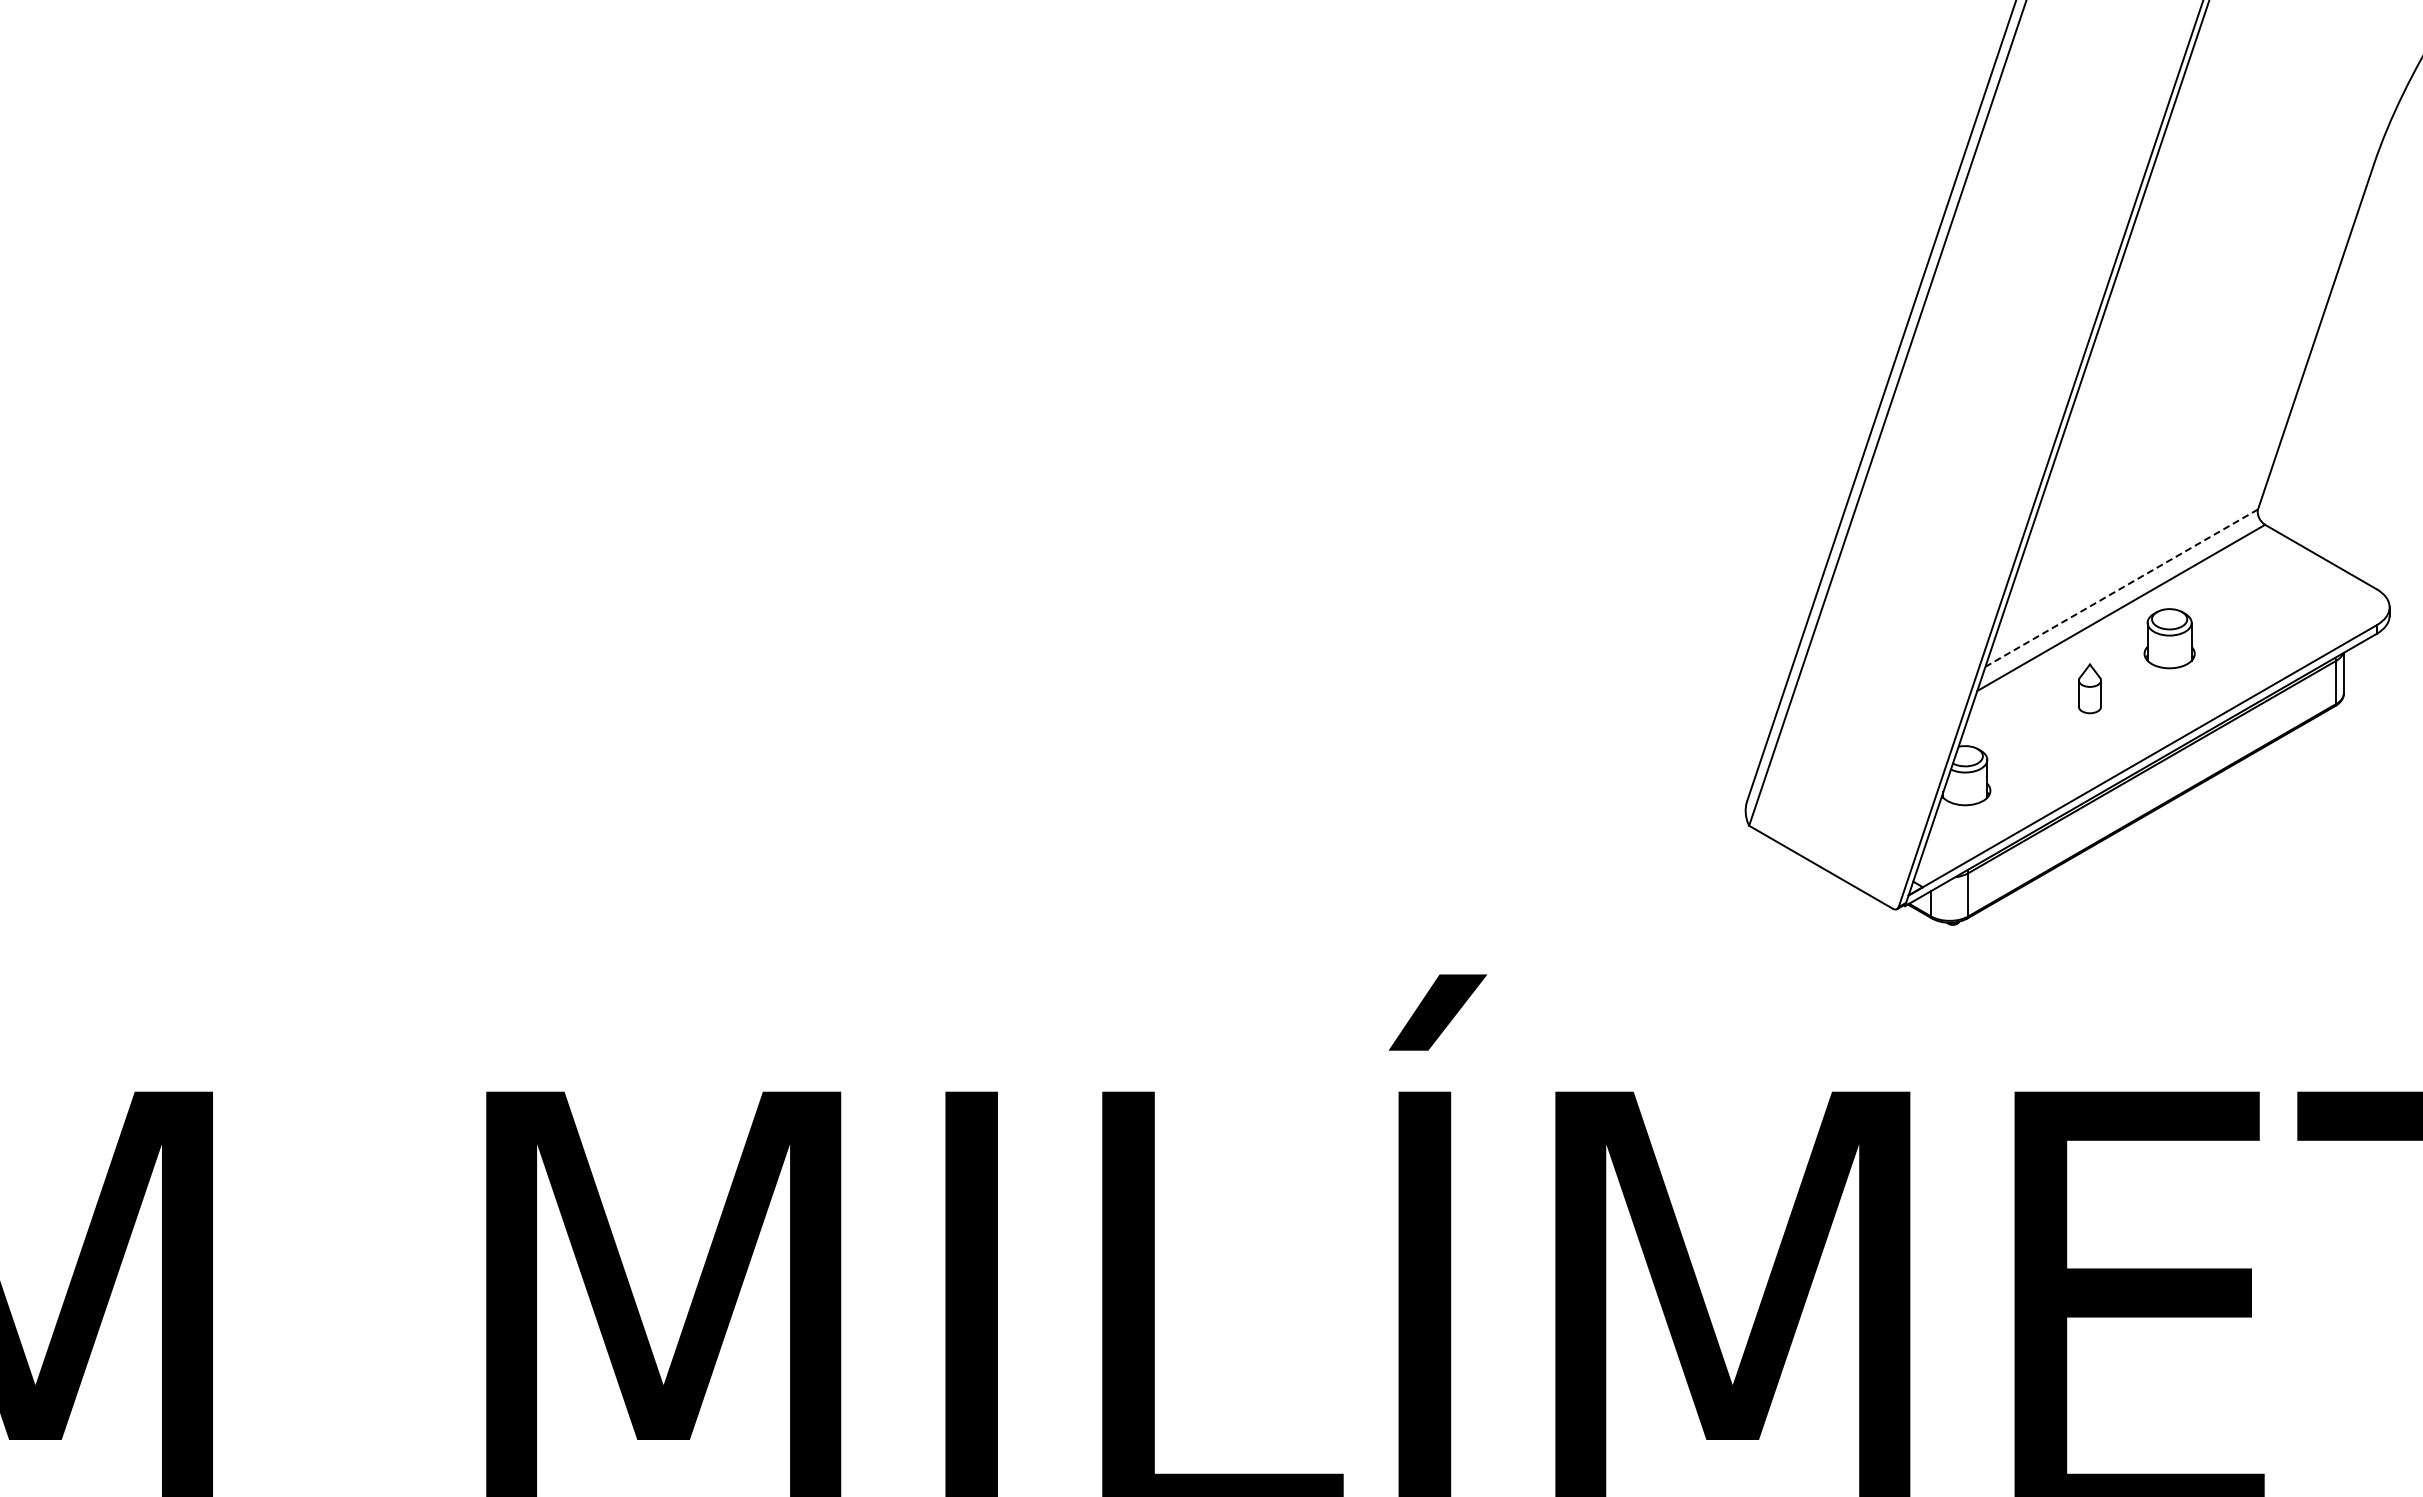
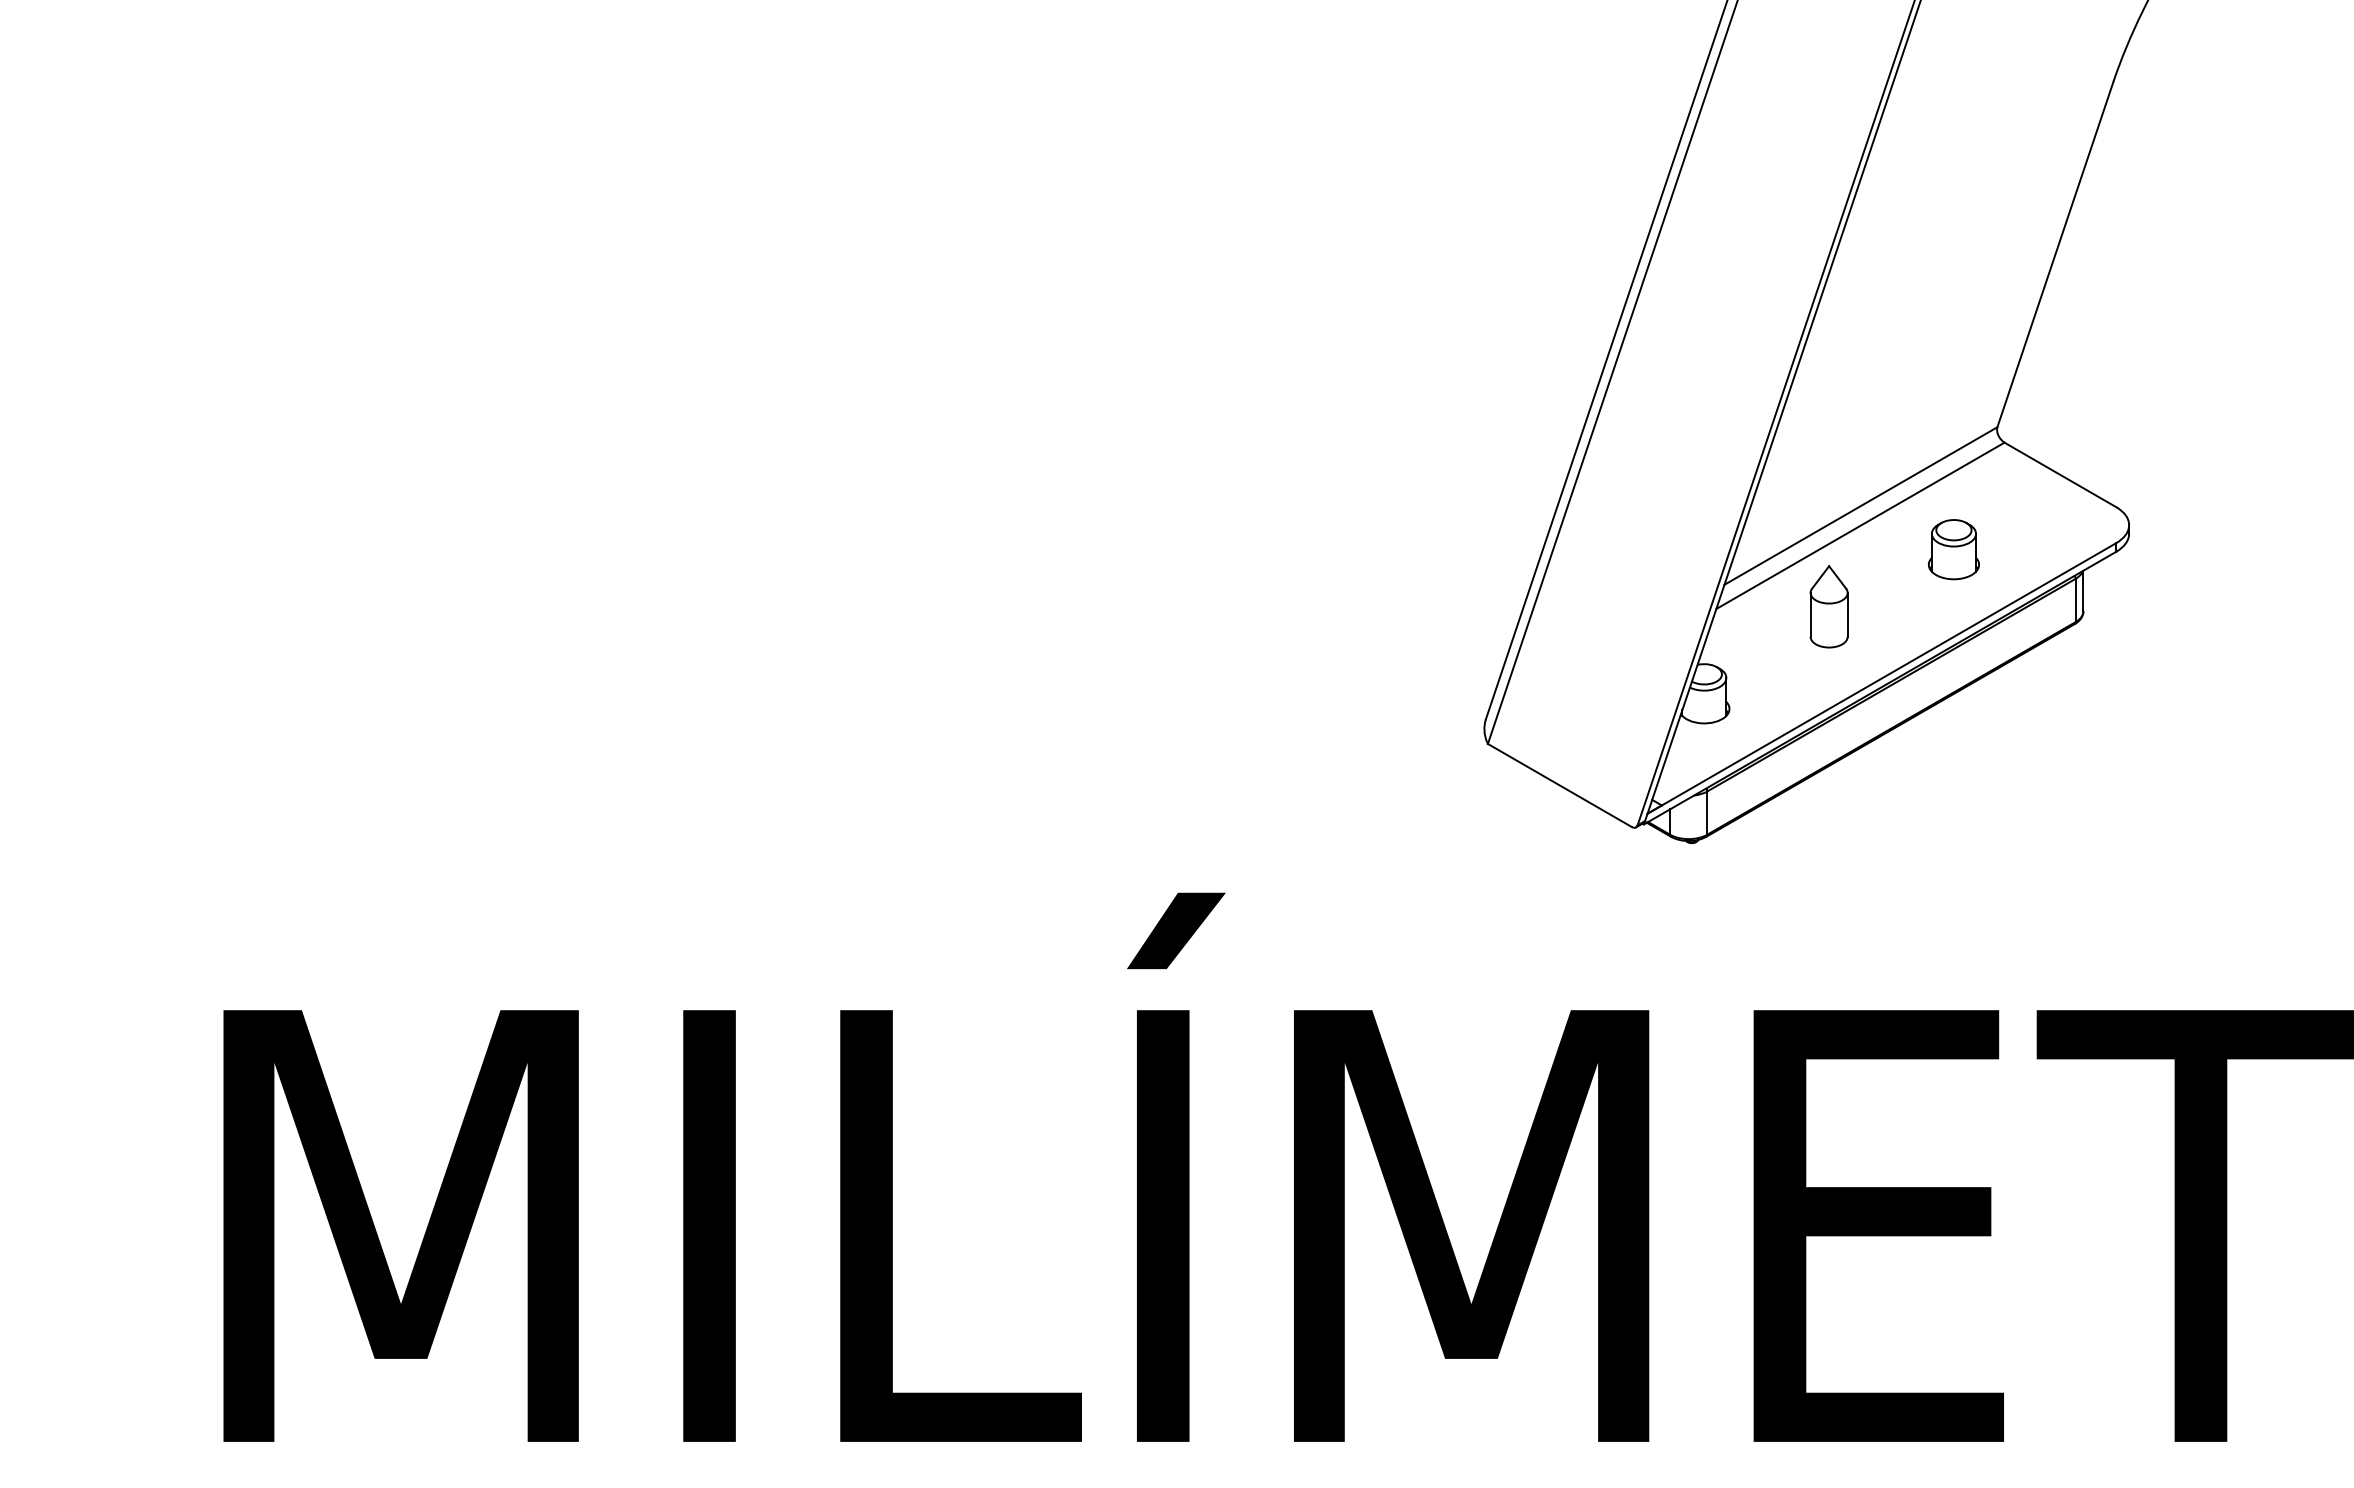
line: (2121, 588) -> (1860, 506), dashed -> solid
part: (2169, 638) -> (1953, 549), moved
part: (2089, 688) -> (1828, 606), size x1.67

